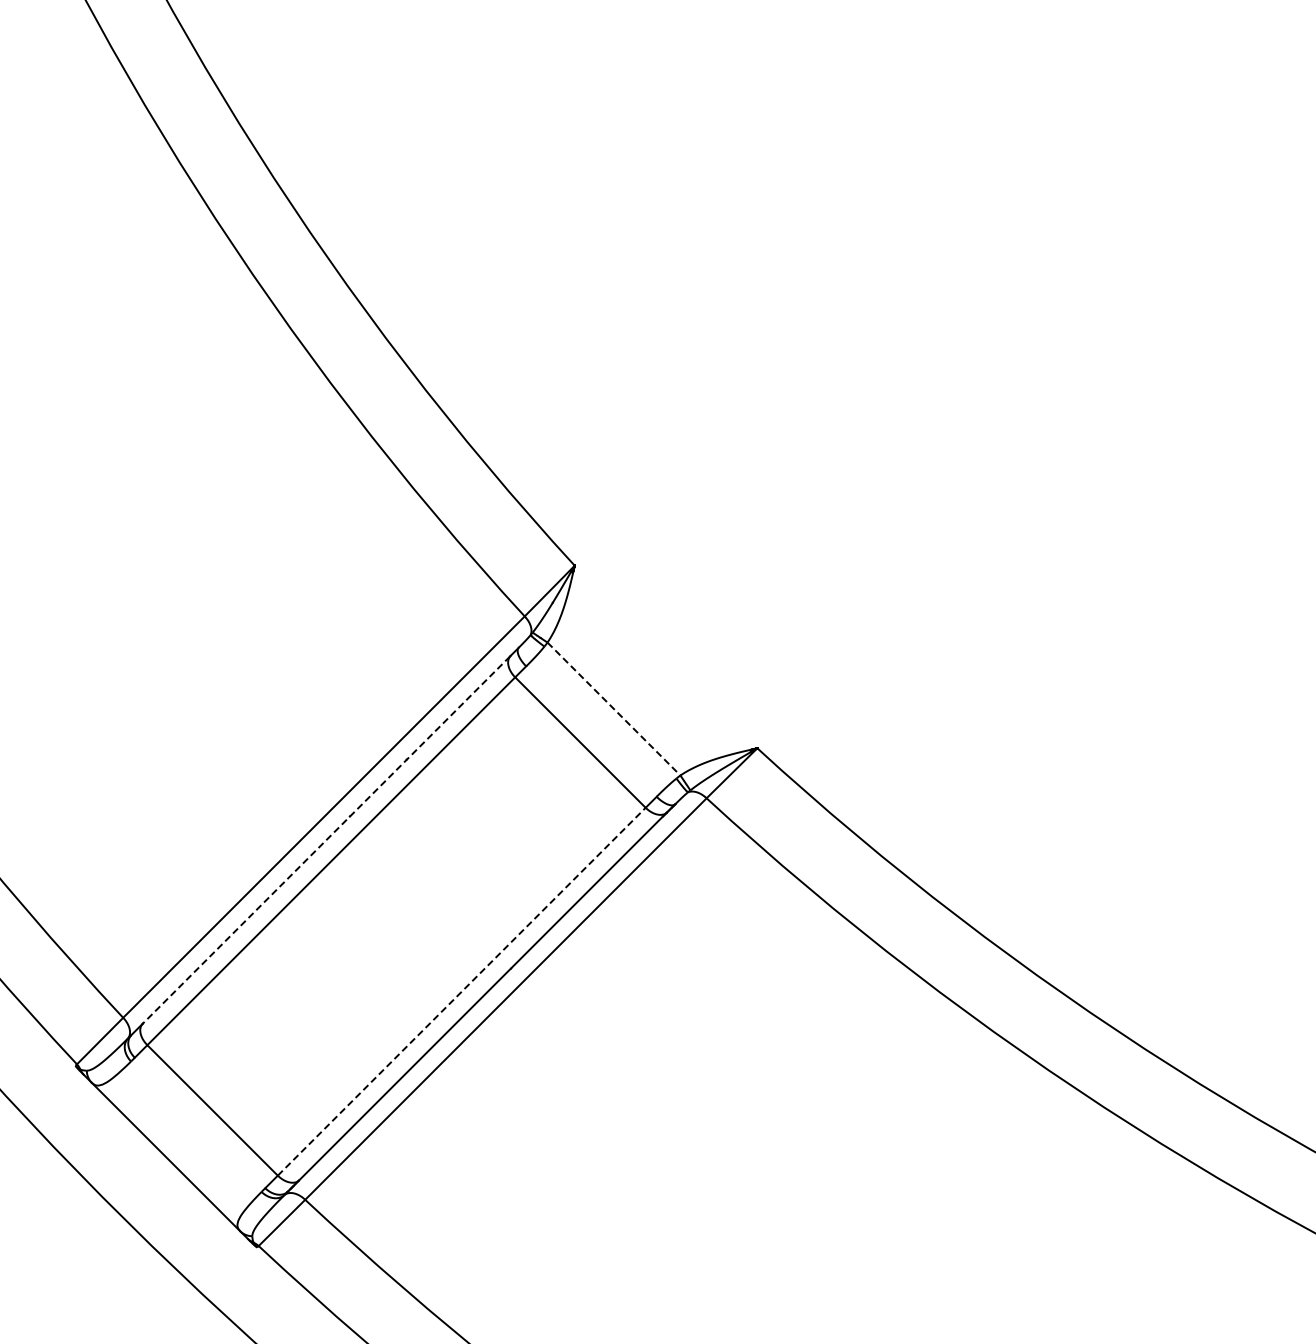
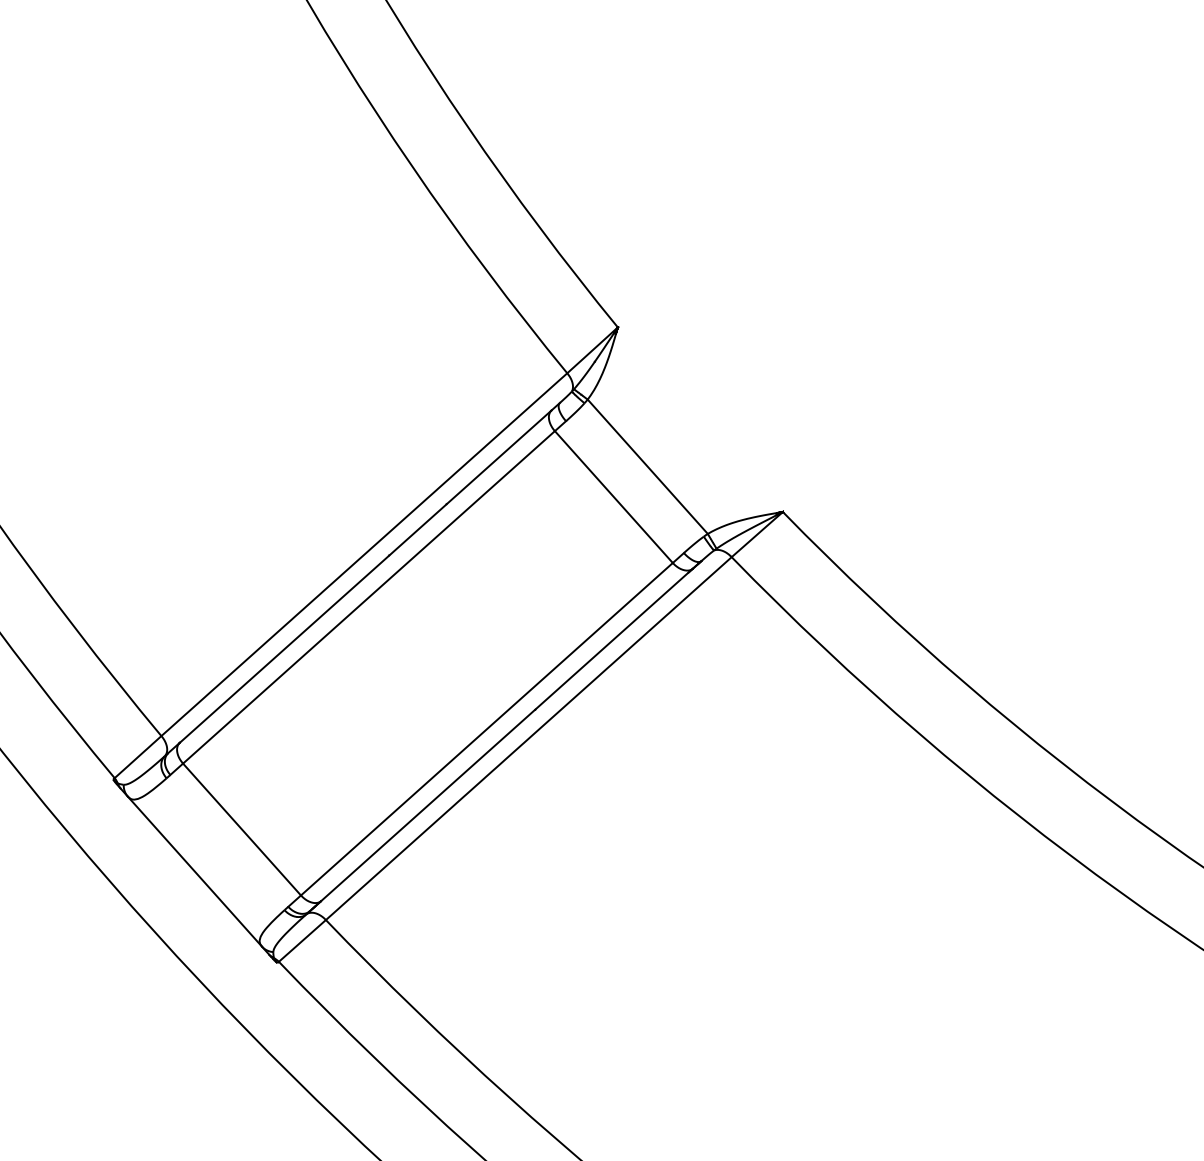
line: (614, 709) -> (648, 467), dashed -> solid
line: (325, 840) -> (364, 577), dashed -> solid
line: (462, 991) -> (487, 729), dashed -> solid

